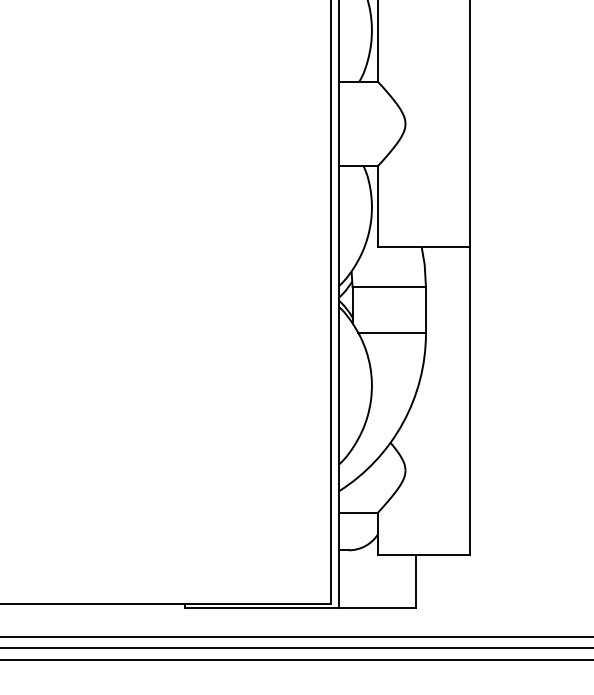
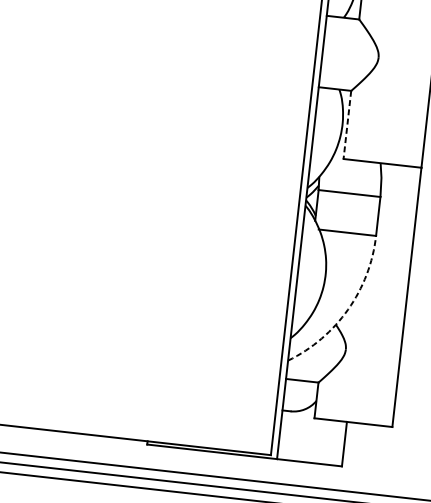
line: (377, 207) -> (347, 125), solid -> dashed
arc: (402, 423) -> (347, 309), solid -> dashed

